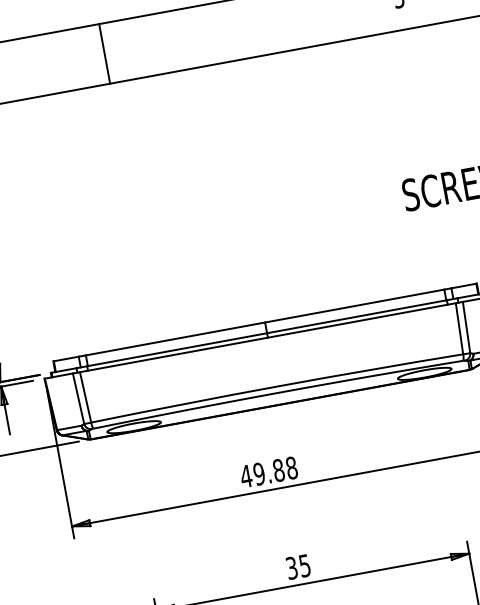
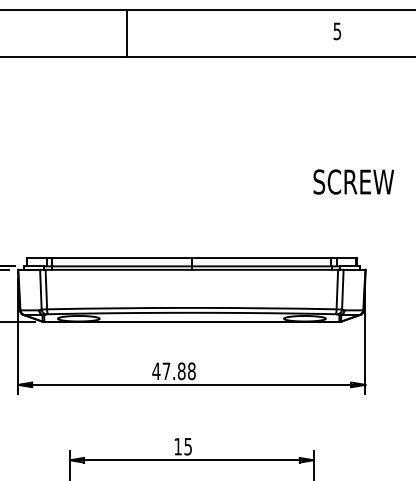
line: (105, 53) -> (127, 33), moved
text: (259, 474) -> (166, 371), 49.88 -> 47.88
text: (291, 568) -> (177, 446), 35 -> 15

